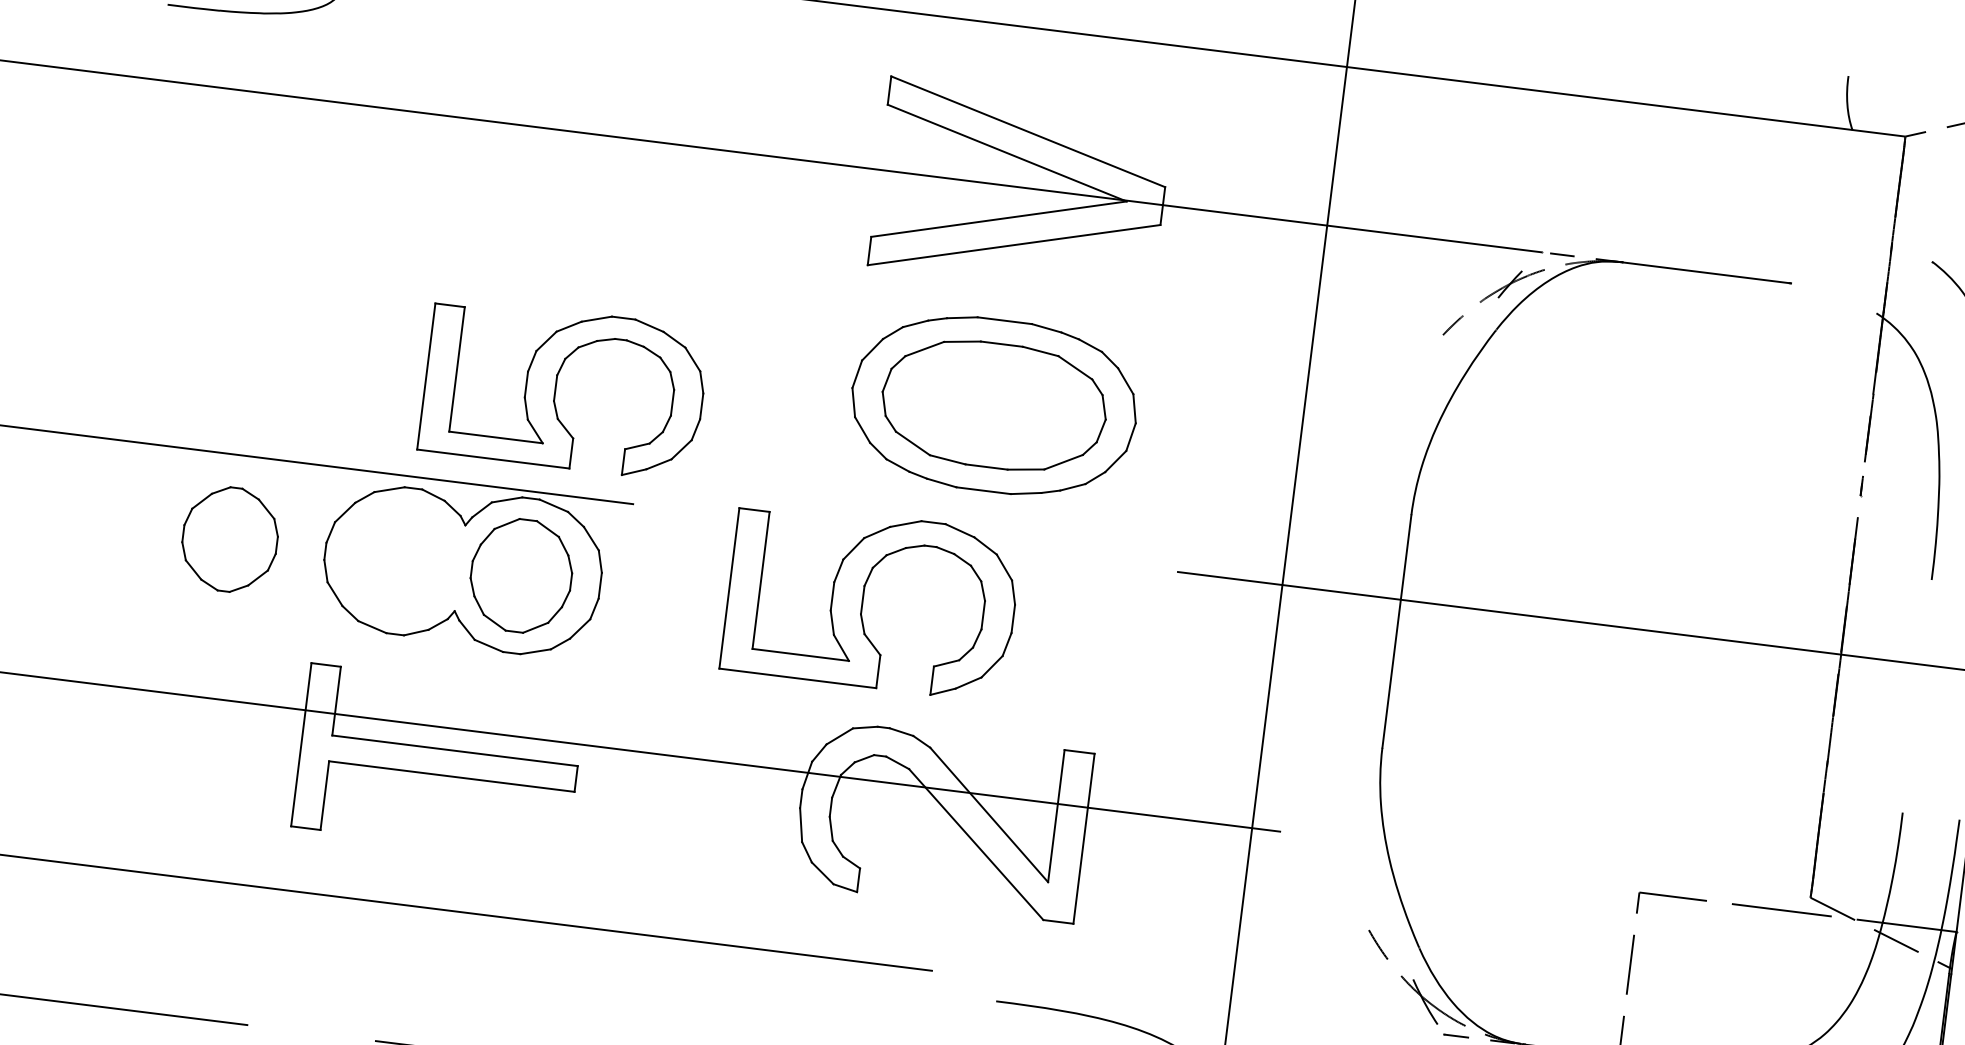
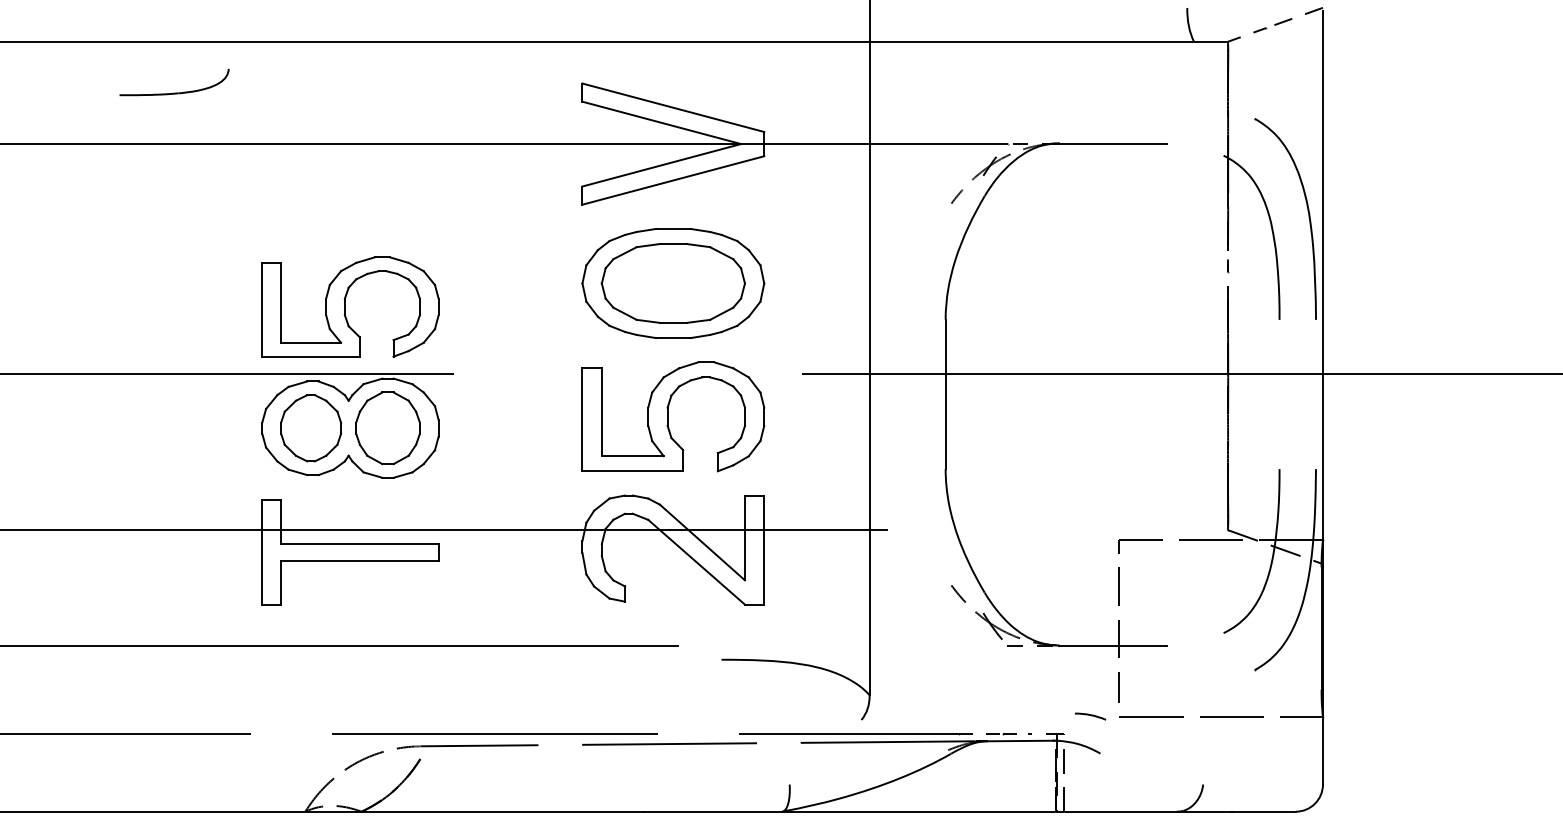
part: (564, 388) -> (350, 306), moved
part: (230, 540) -> (311, 428), moved
part: (871, 600) -> (673, 416), moved

